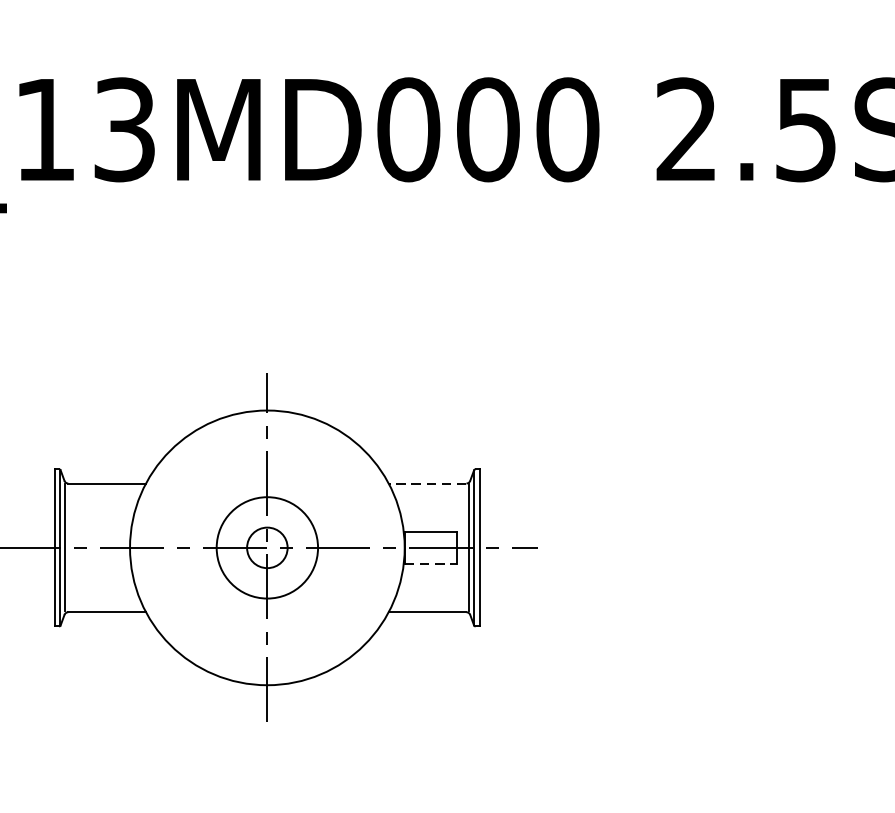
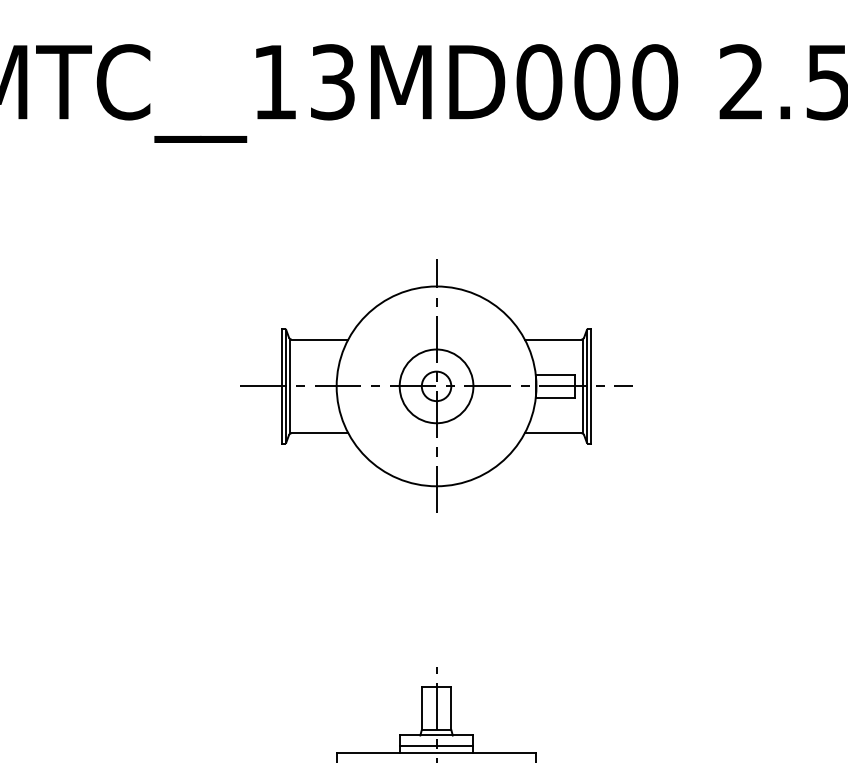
line: (426, 483) -> (552, 339), dashed -> solid
line: (432, 564) -> (556, 398), dashed -> solid

